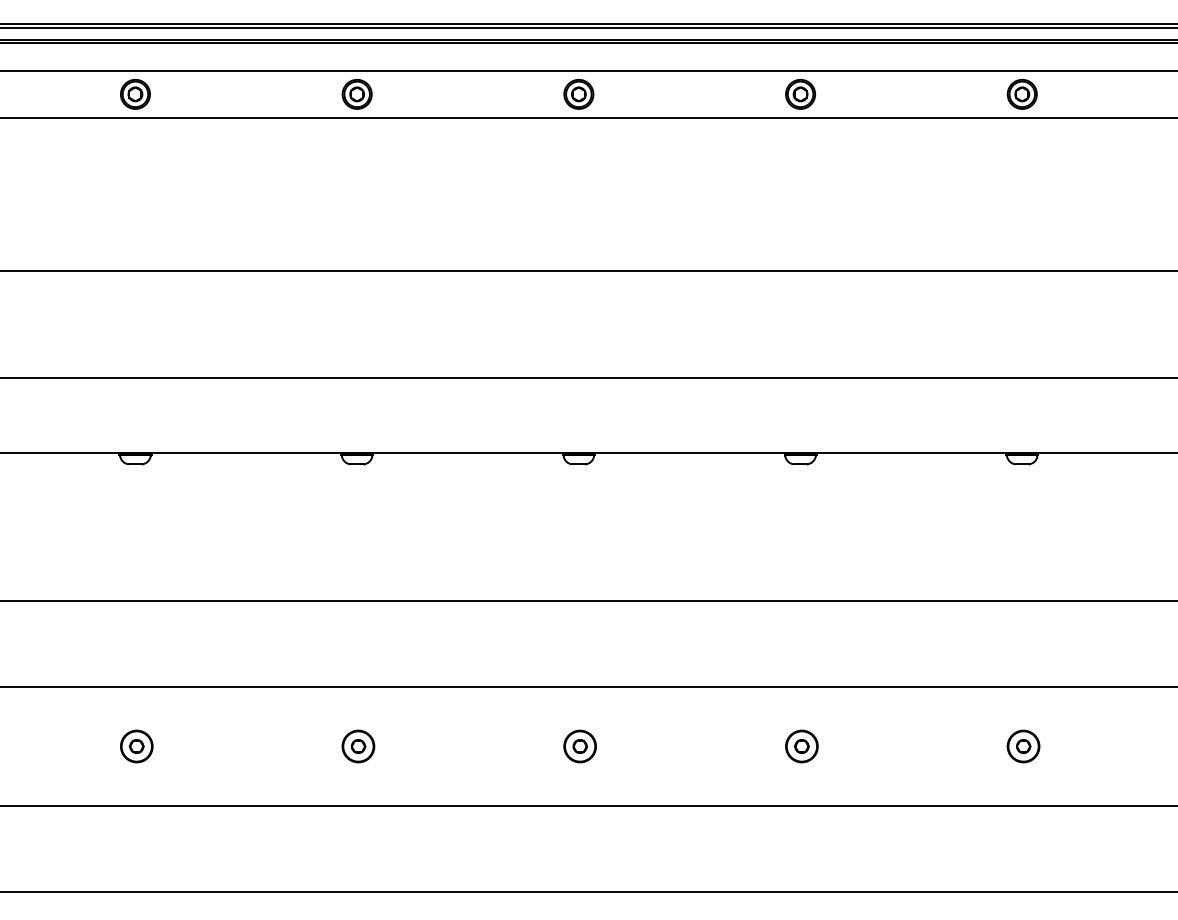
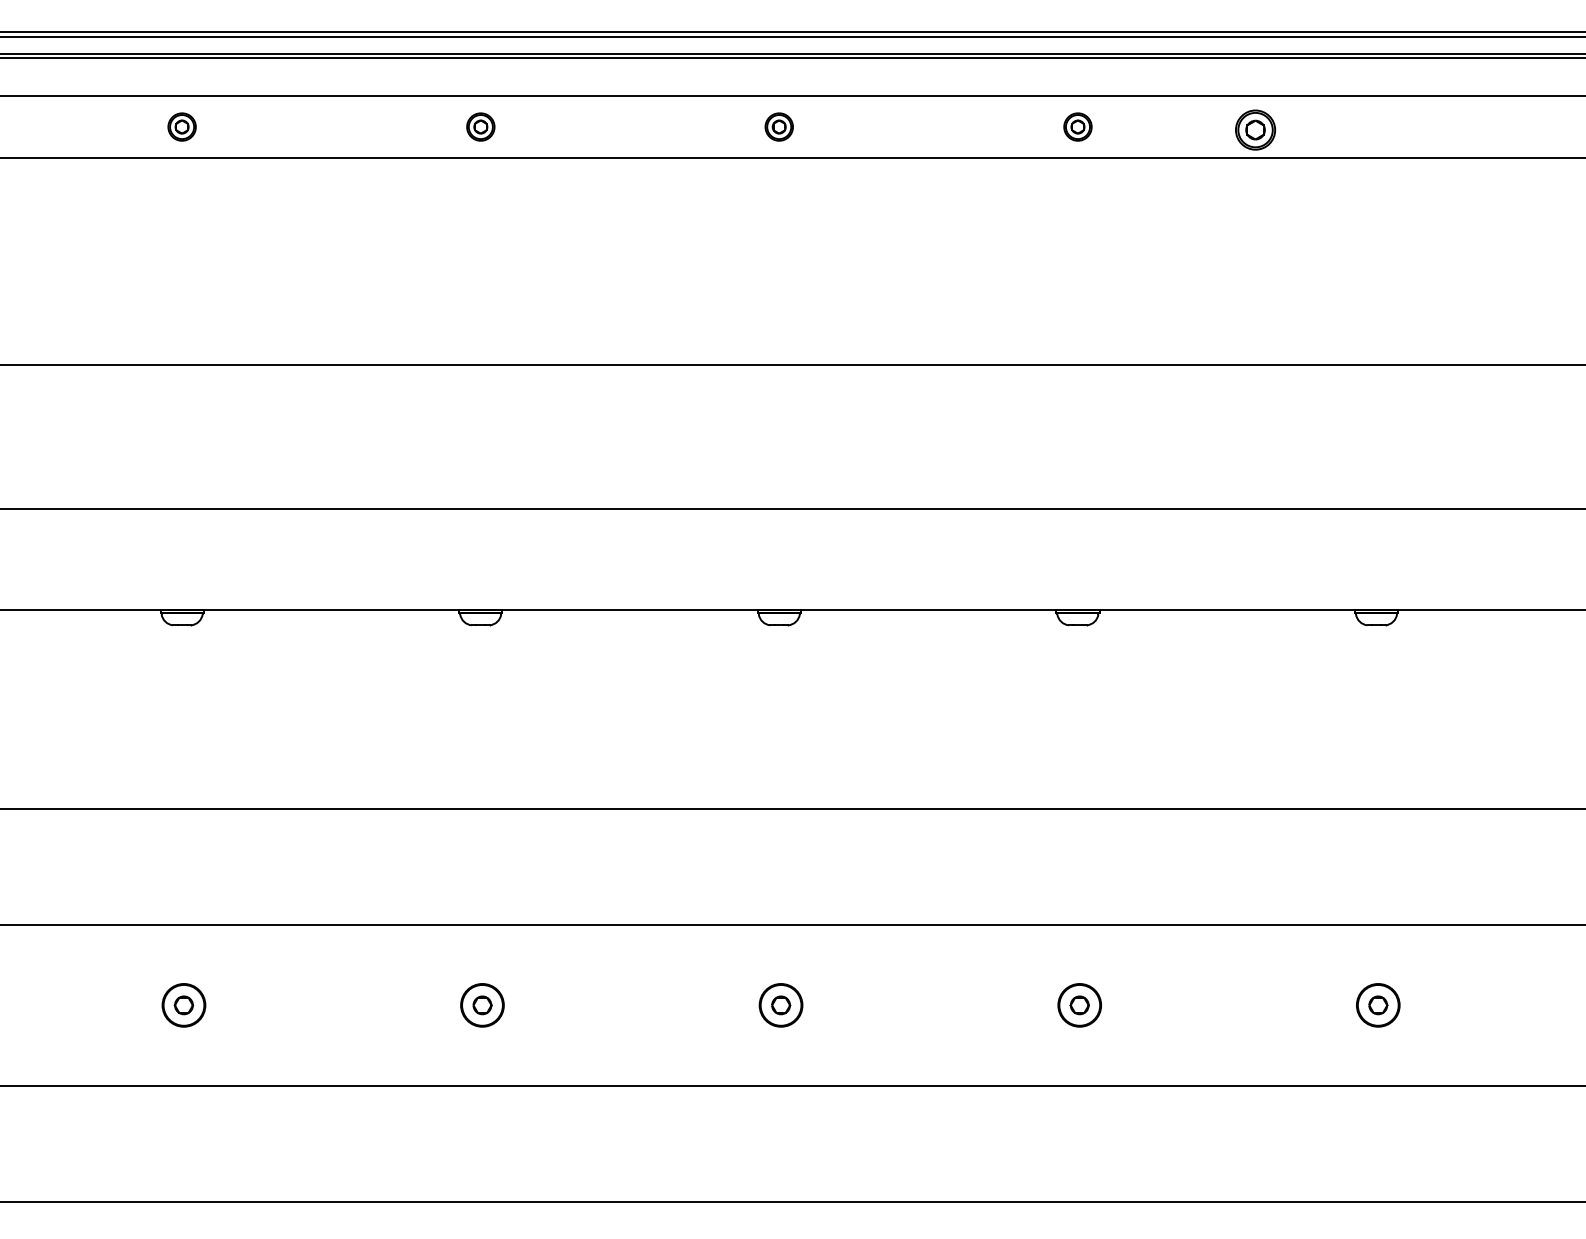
part: (134, 93) -> (181, 126), size x0.7
part: (356, 93) -> (480, 126), size x0.7
part: (578, 93) -> (778, 126), size x0.7
part: (800, 93) -> (1077, 126), size x0.7
part: (1022, 93) -> (1255, 129), moved

